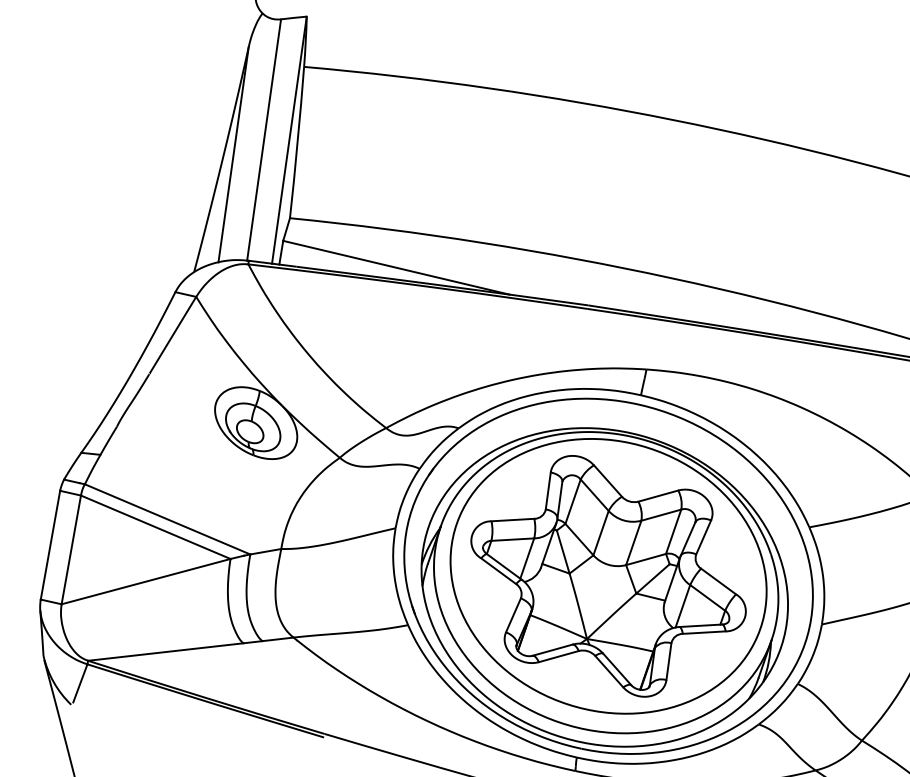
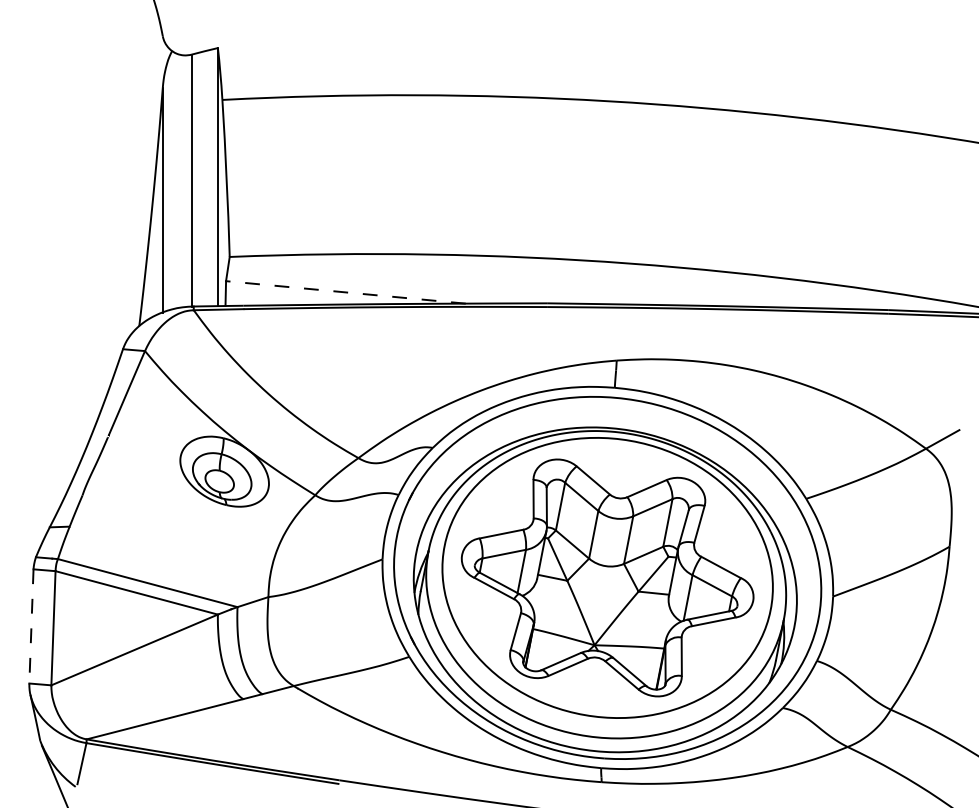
line: (396, 267) -> (345, 292), solid -> dashed
line: (50, 545) -> (31, 626), solid -> dashed

